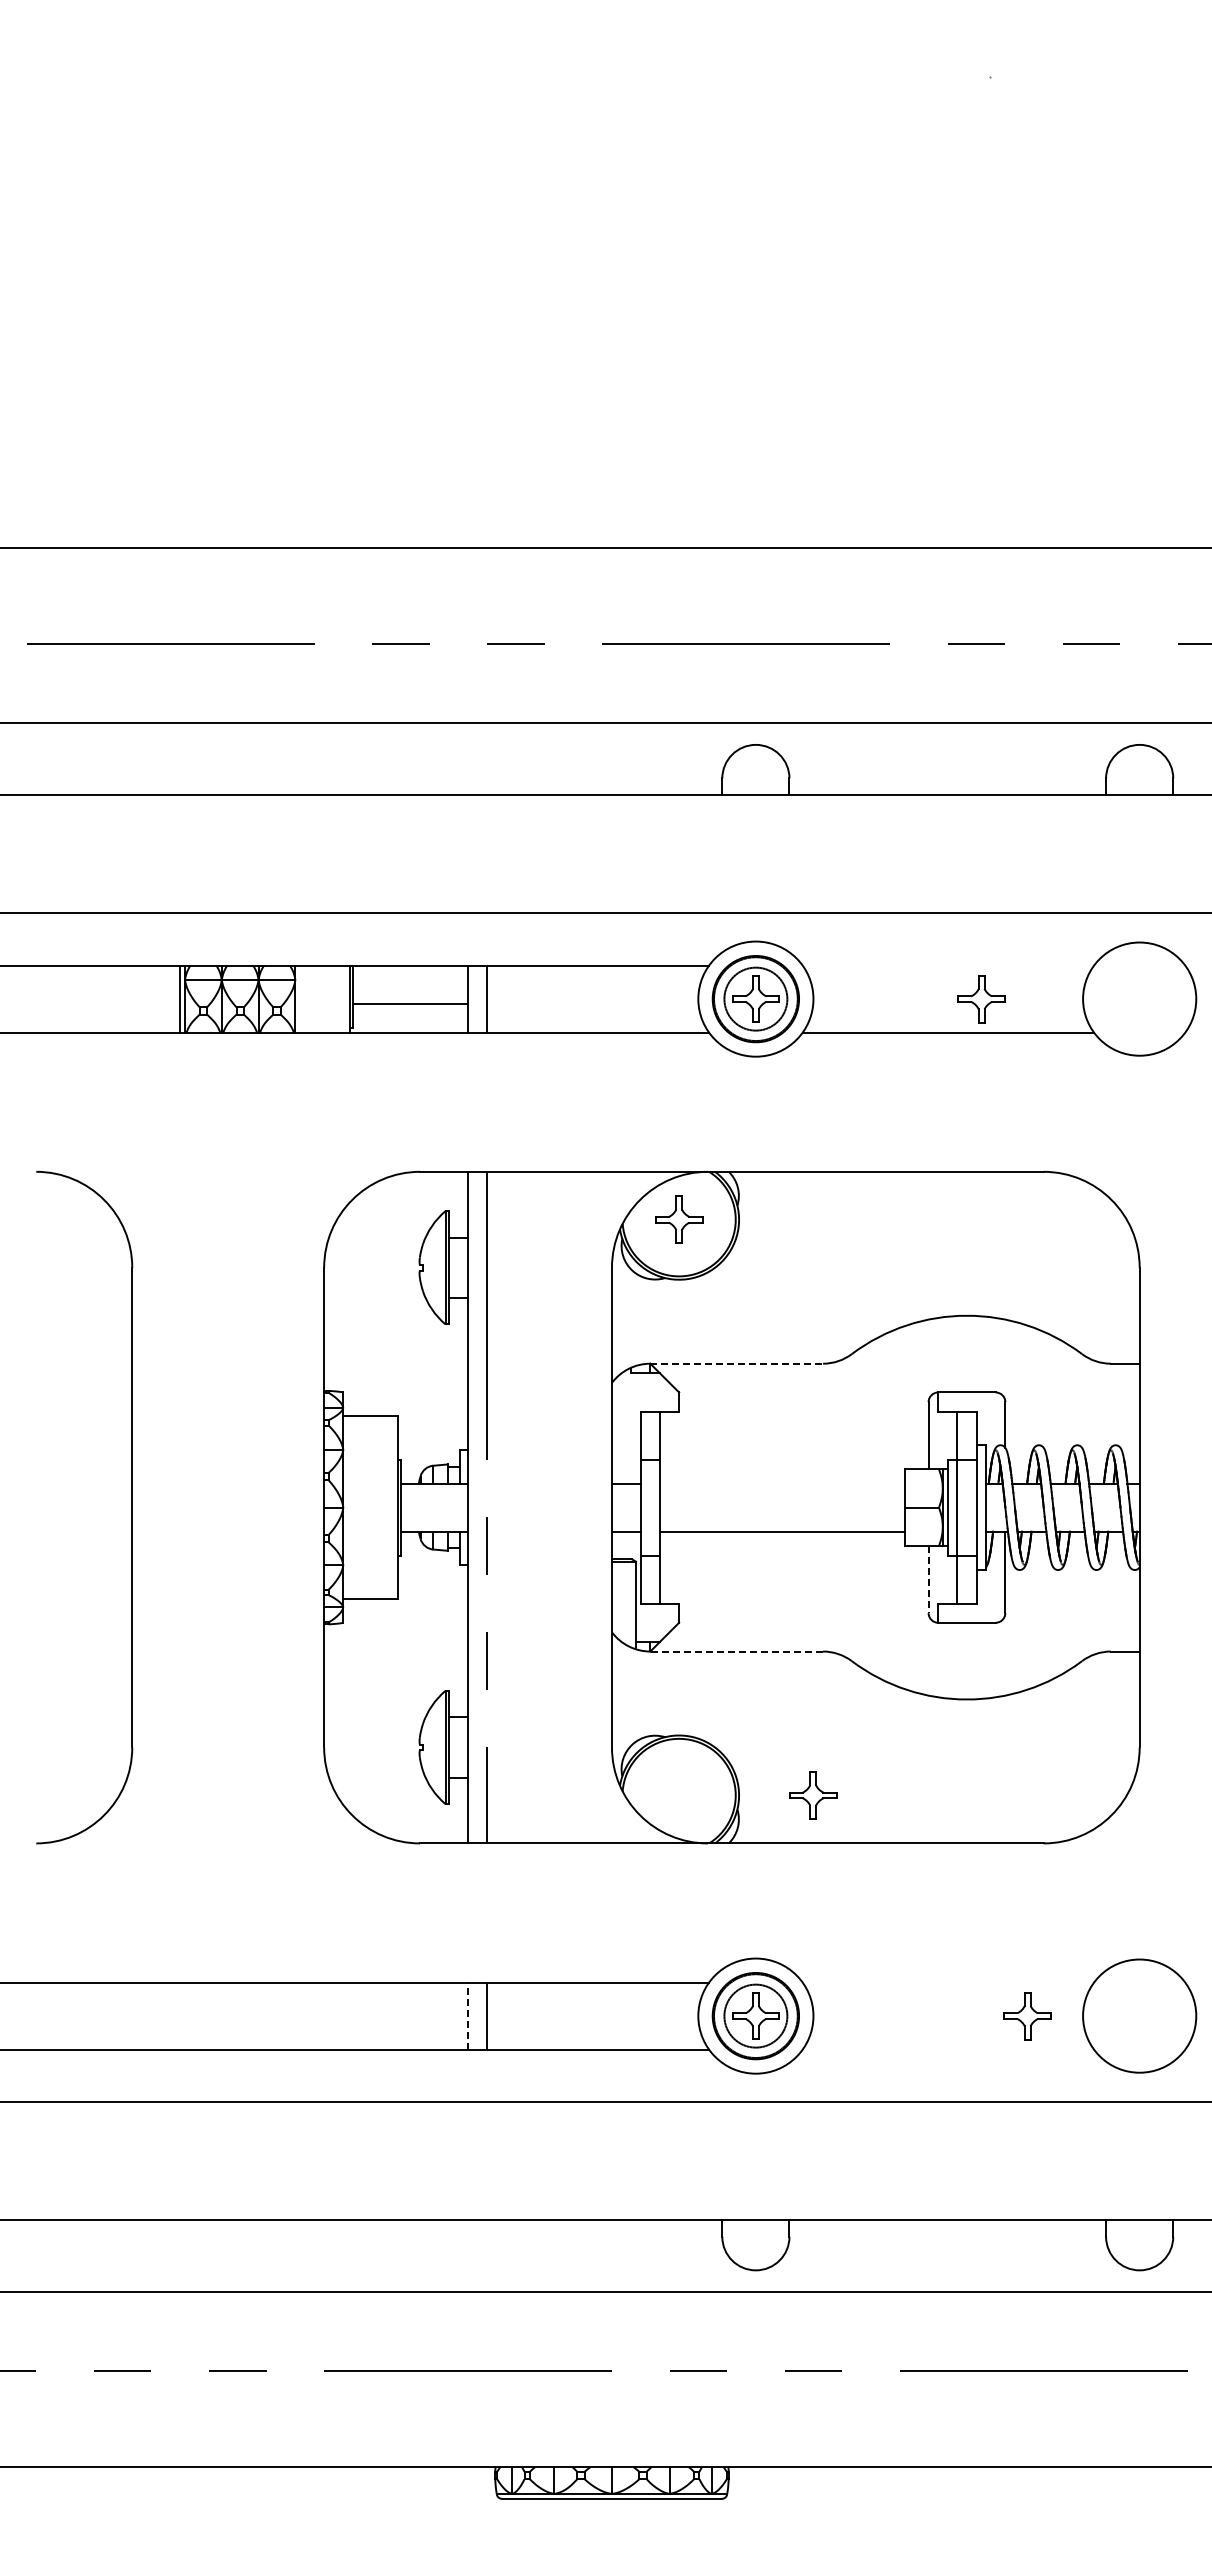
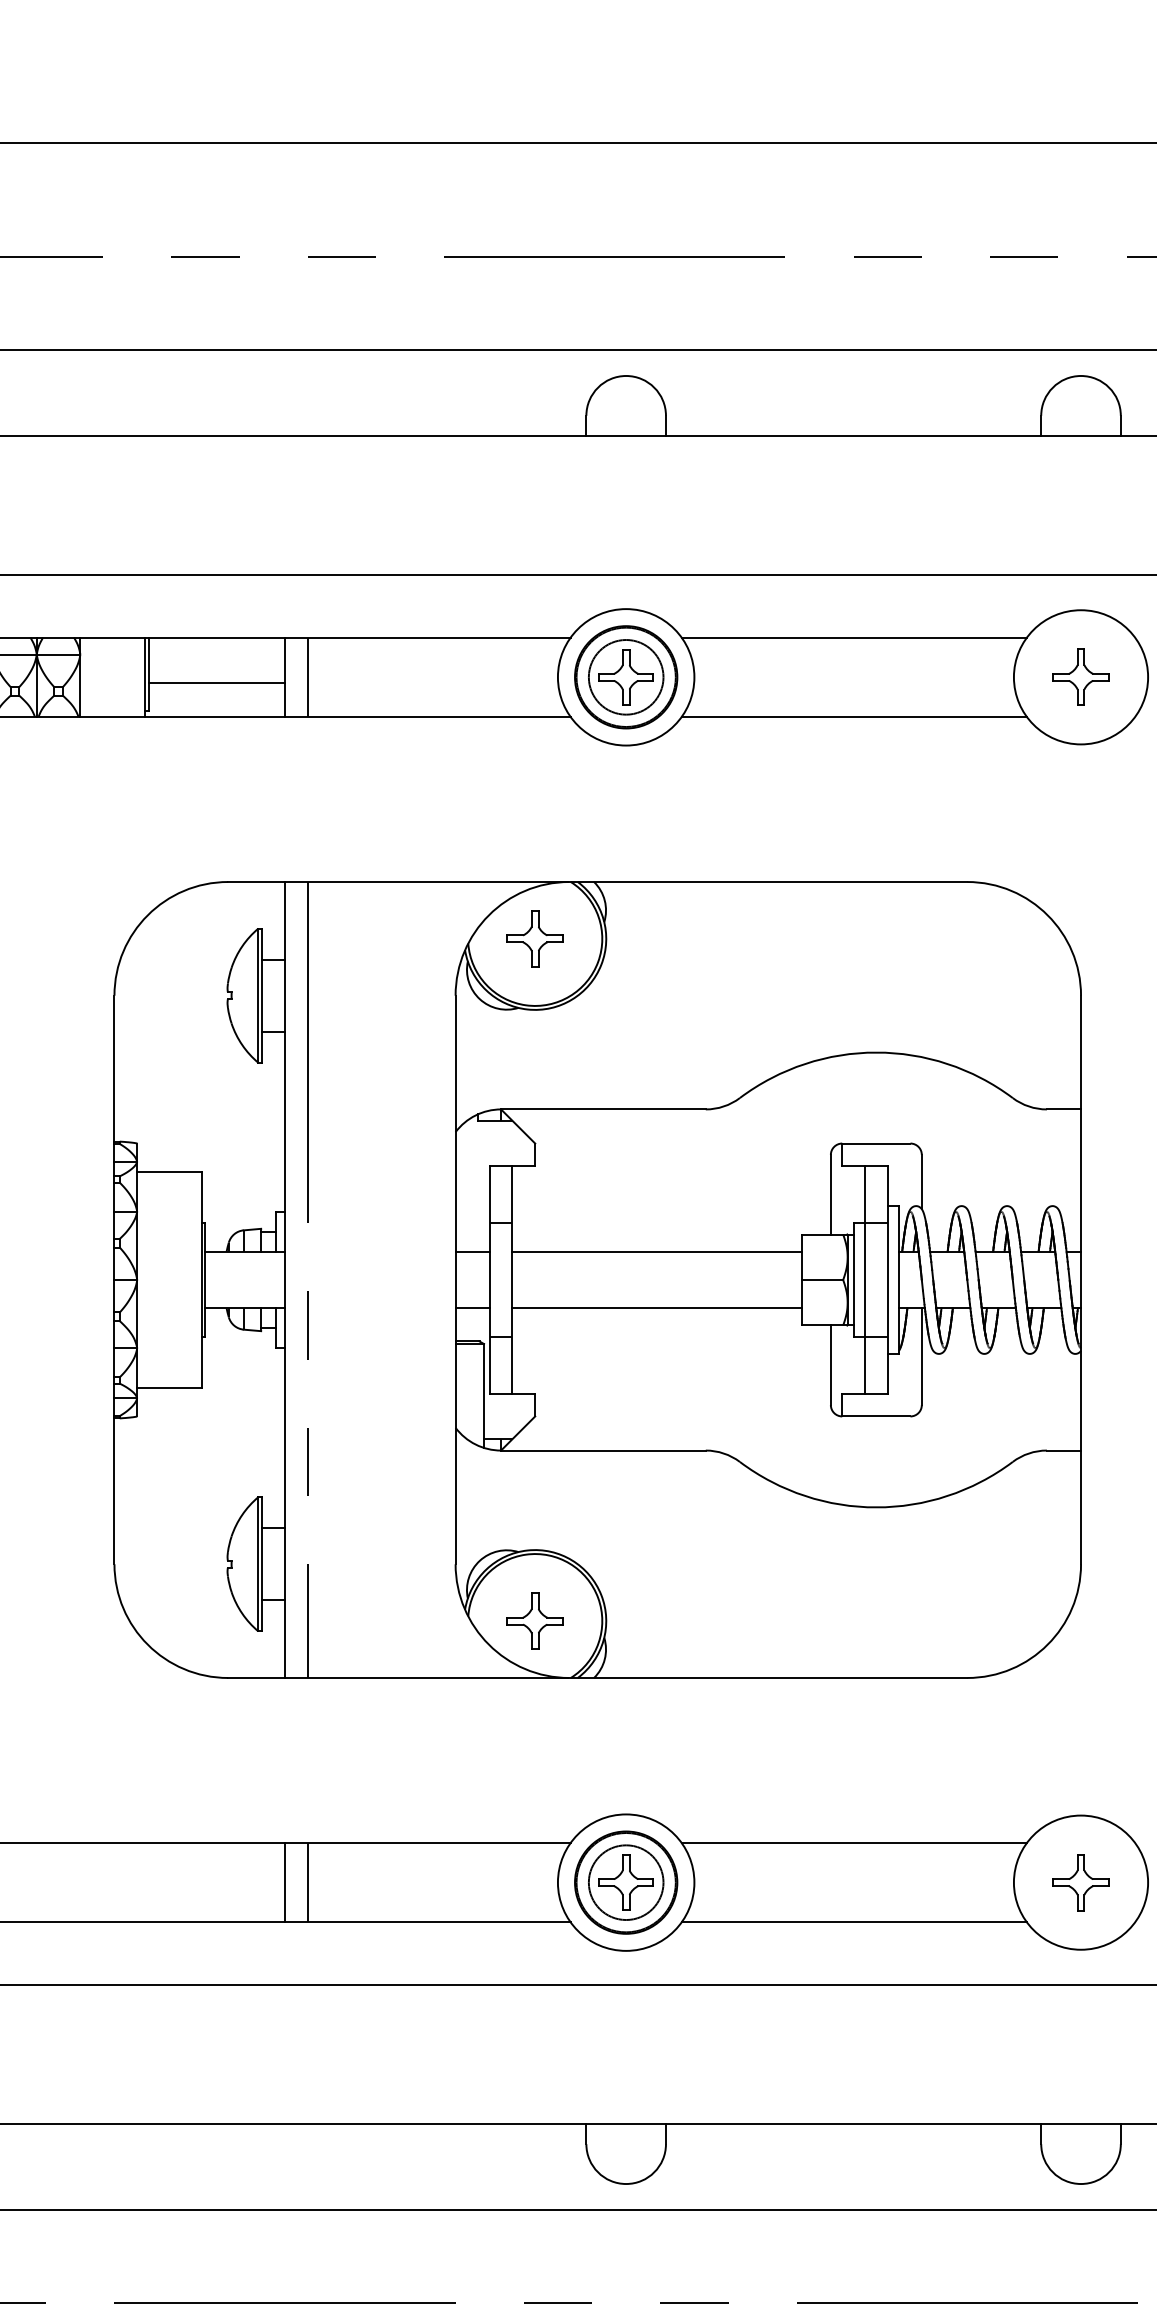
line: (948, 965) -> (854, 637), added
part: (981, 999) -> (1080, 677), moved
line: (737, 1363) -> (604, 1109), dashed -> solid
line: (781, 1483) -> (656, 1251), added
line: (928, 1579) -> (830, 1365), dashed -> solid
line: (736, 1651) -> (603, 1450), dashed -> solid
part: (813, 1795) -> (535, 1621), moved
line: (948, 1982) -> (854, 1842), added
line: (468, 2016) -> (285, 1883), dashed -> solid
part: (1027, 2016) -> (1080, 1883), moved
line: (948, 2049) -> (854, 1922), added

